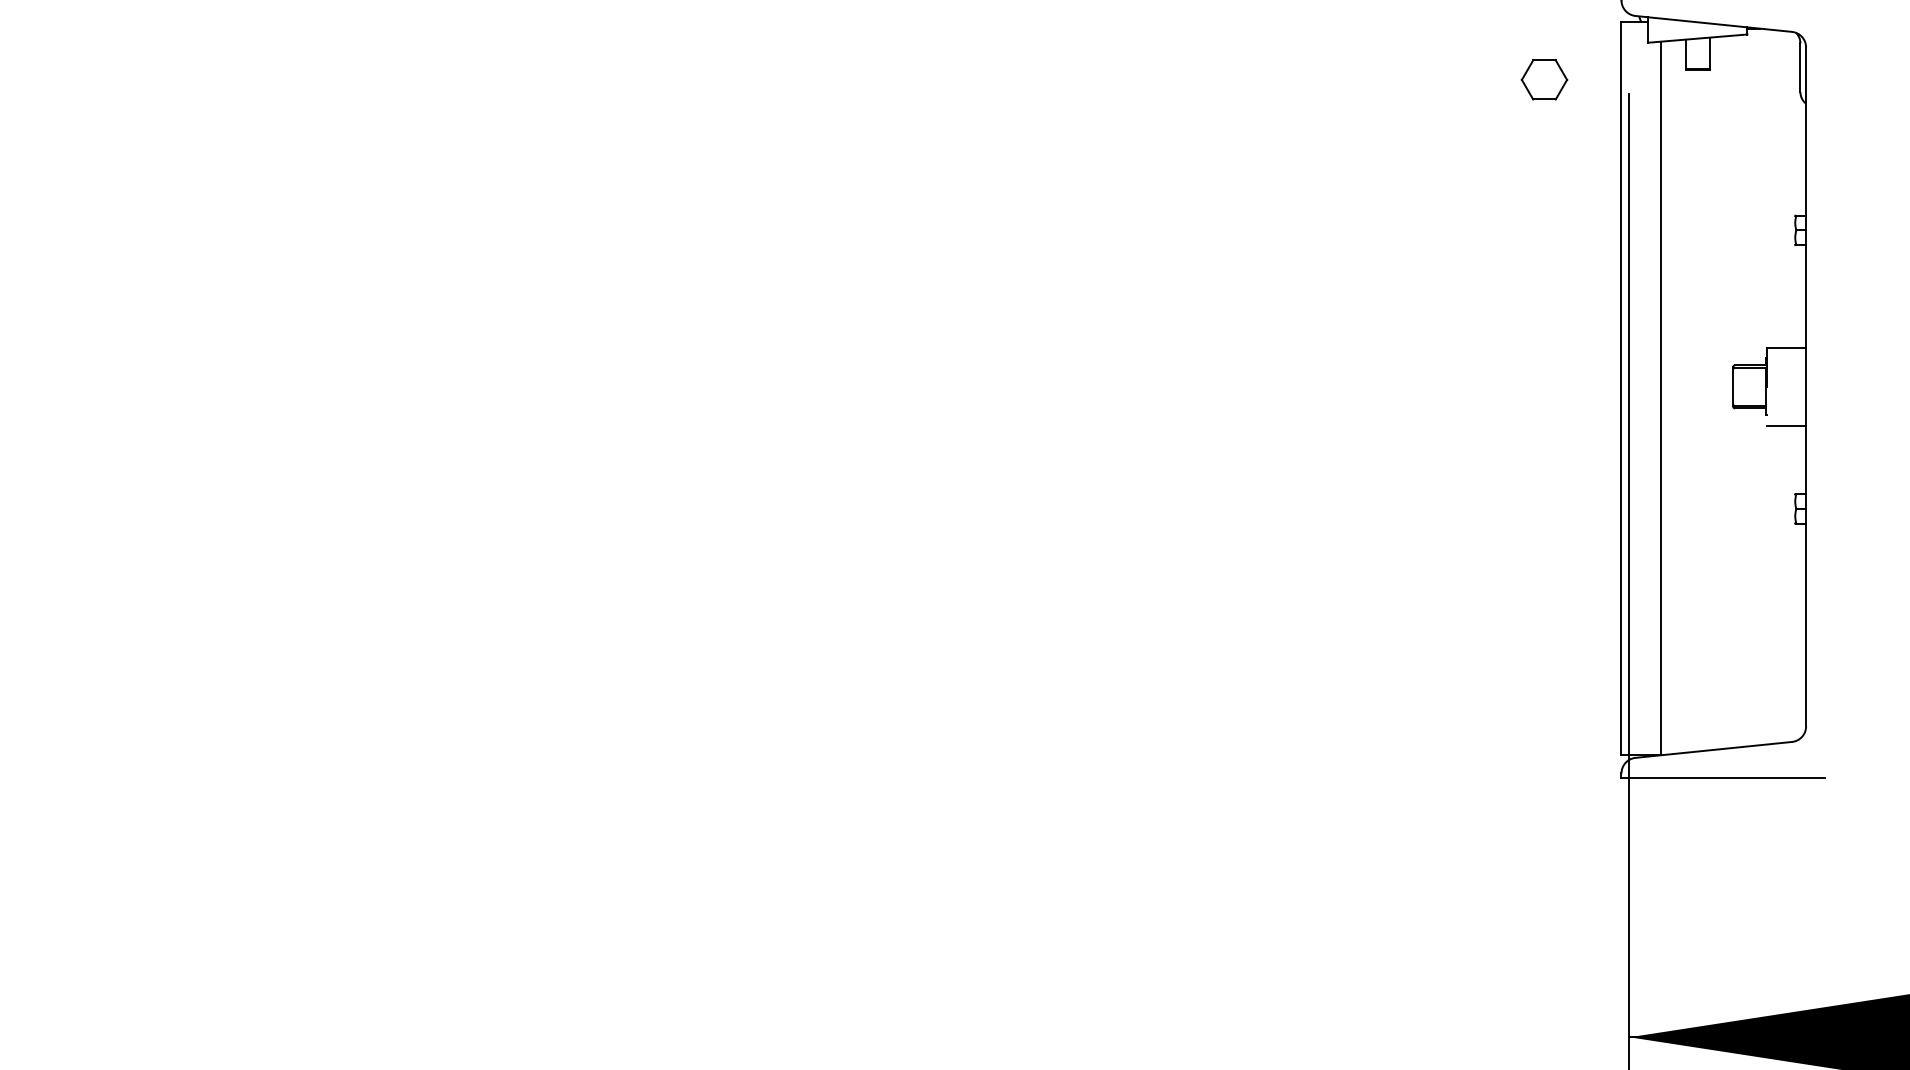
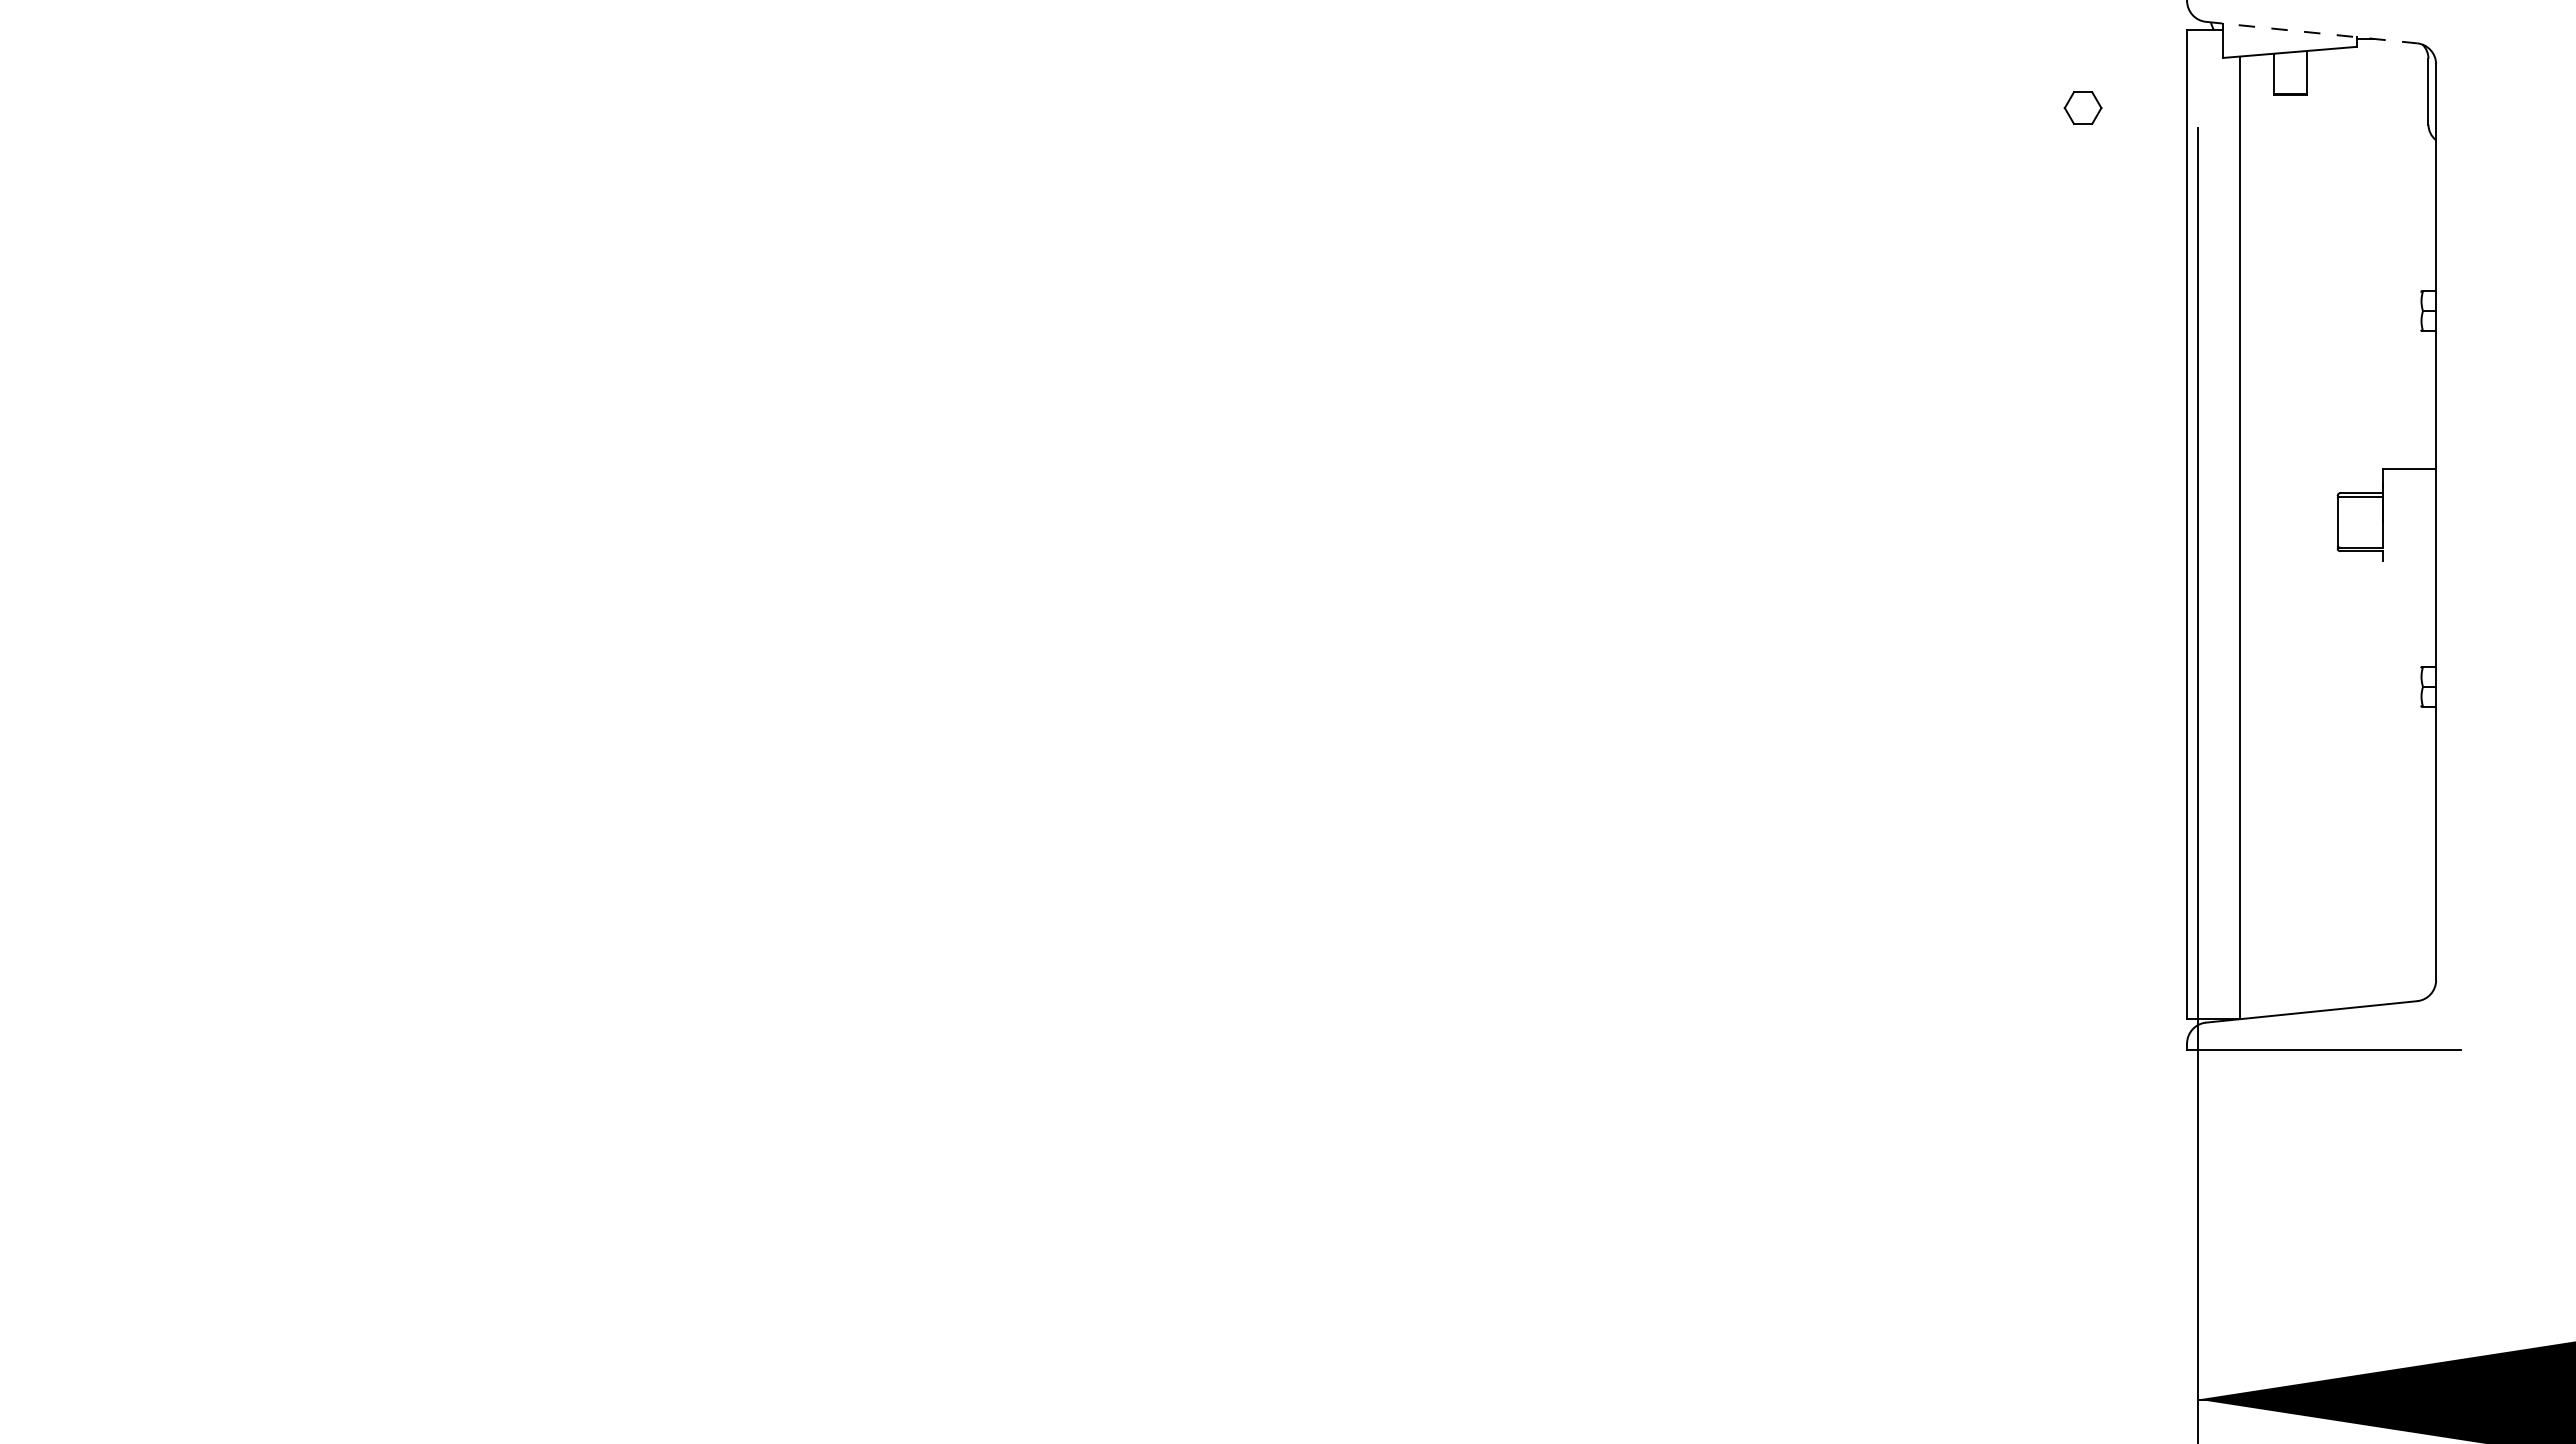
line: (1714, 23) -> (2312, 32), solid -> dashed
part: (1543, 79) -> (2082, 107), size x0.6
line: (1786, 426) -> (2409, 575), removed

